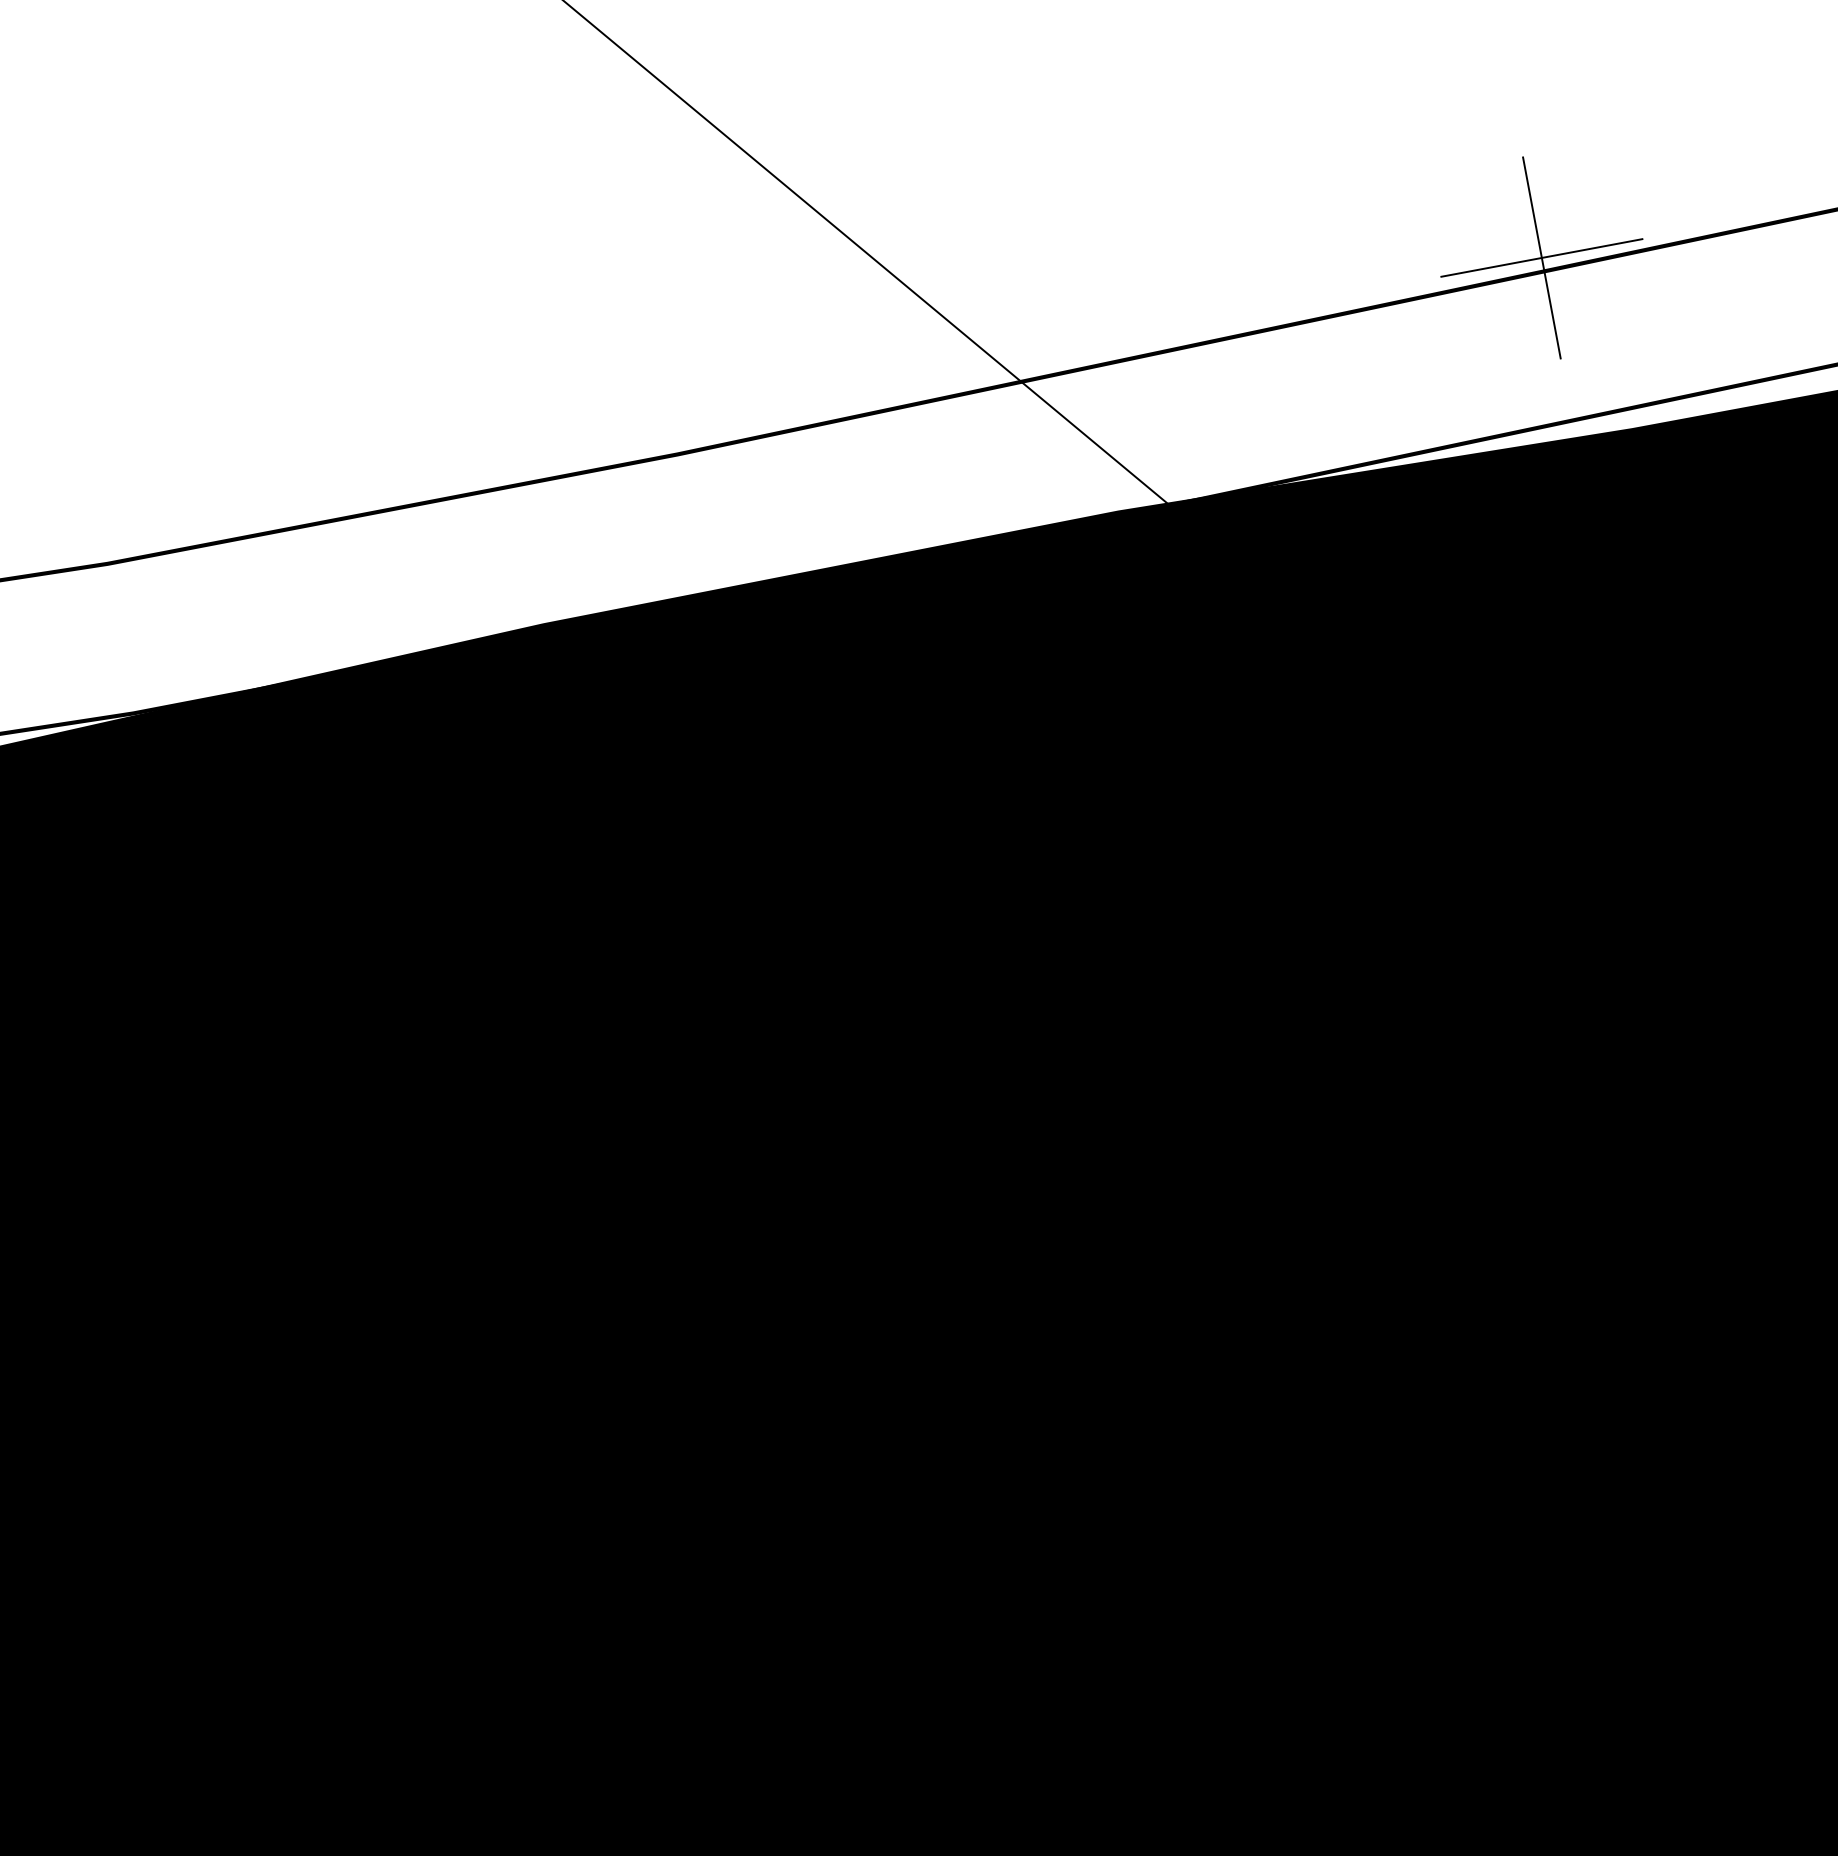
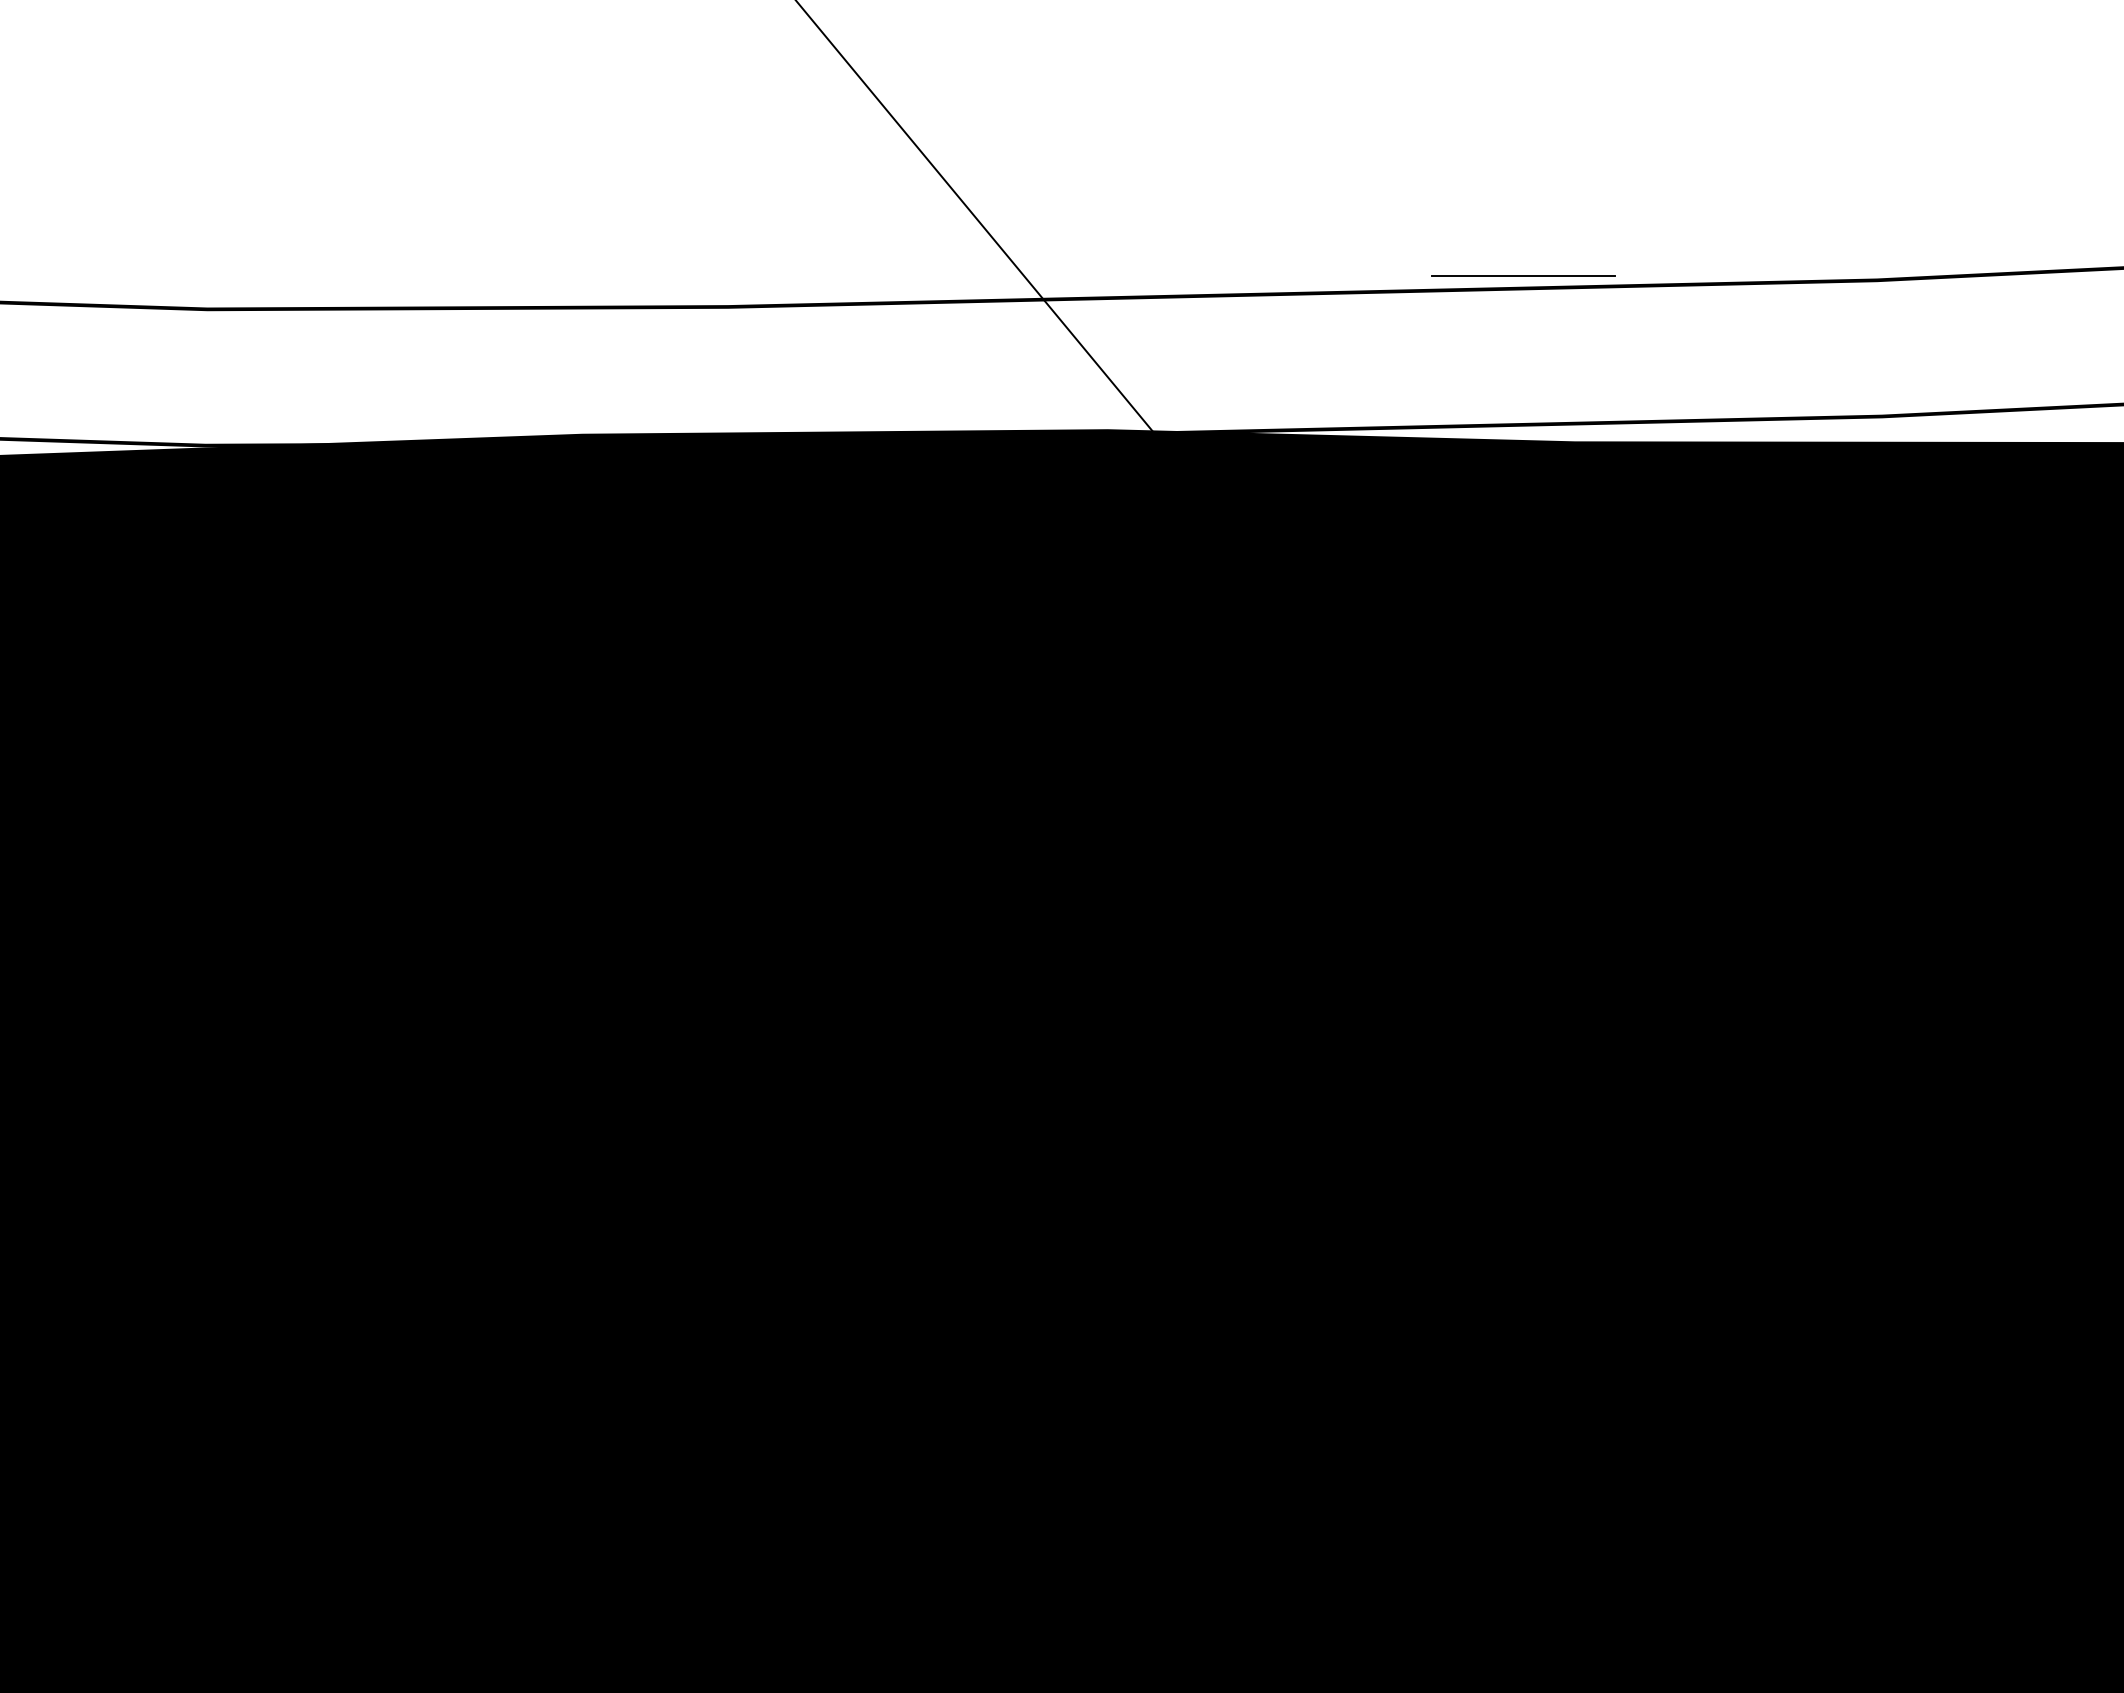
line: (1542, 258) -> (1523, 276), removed

